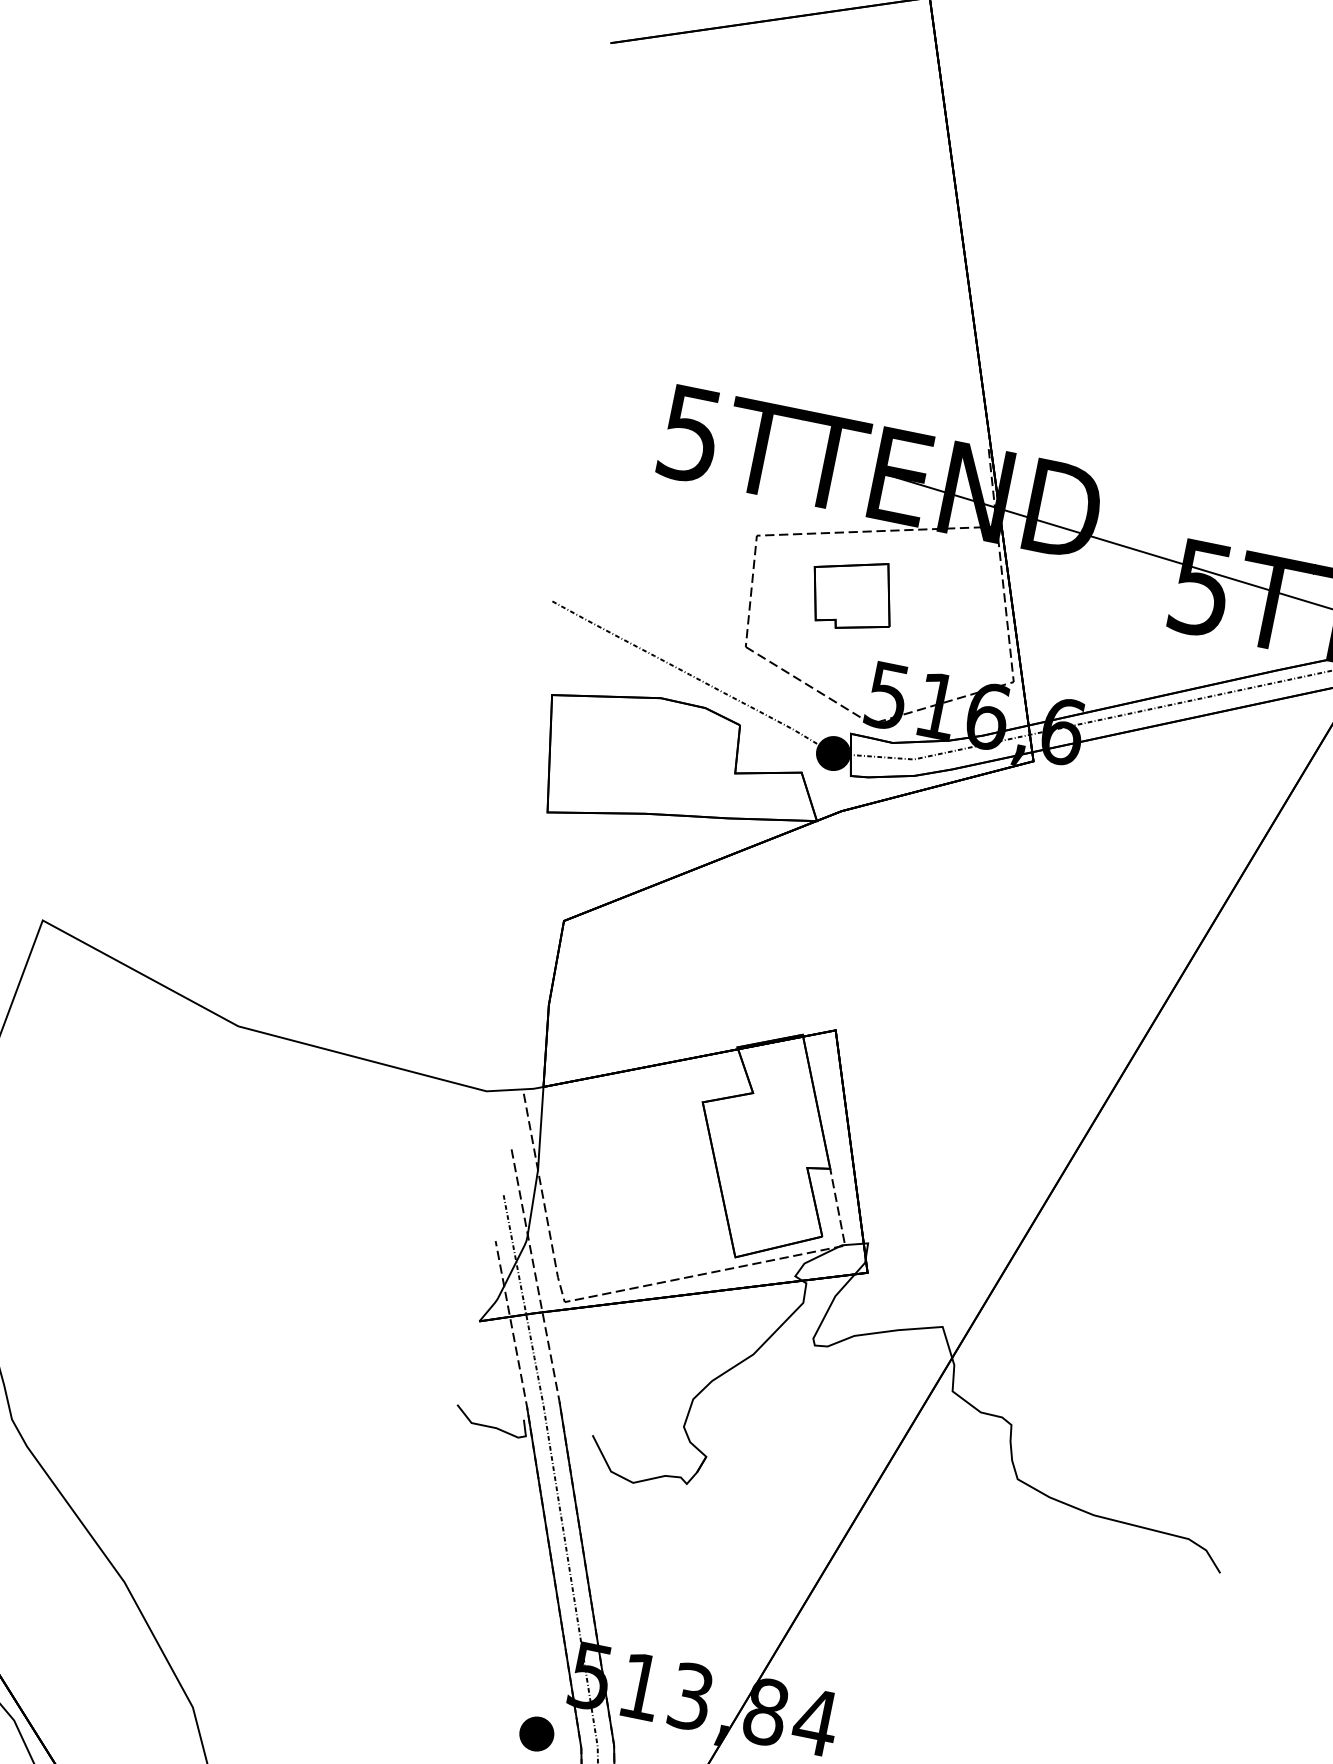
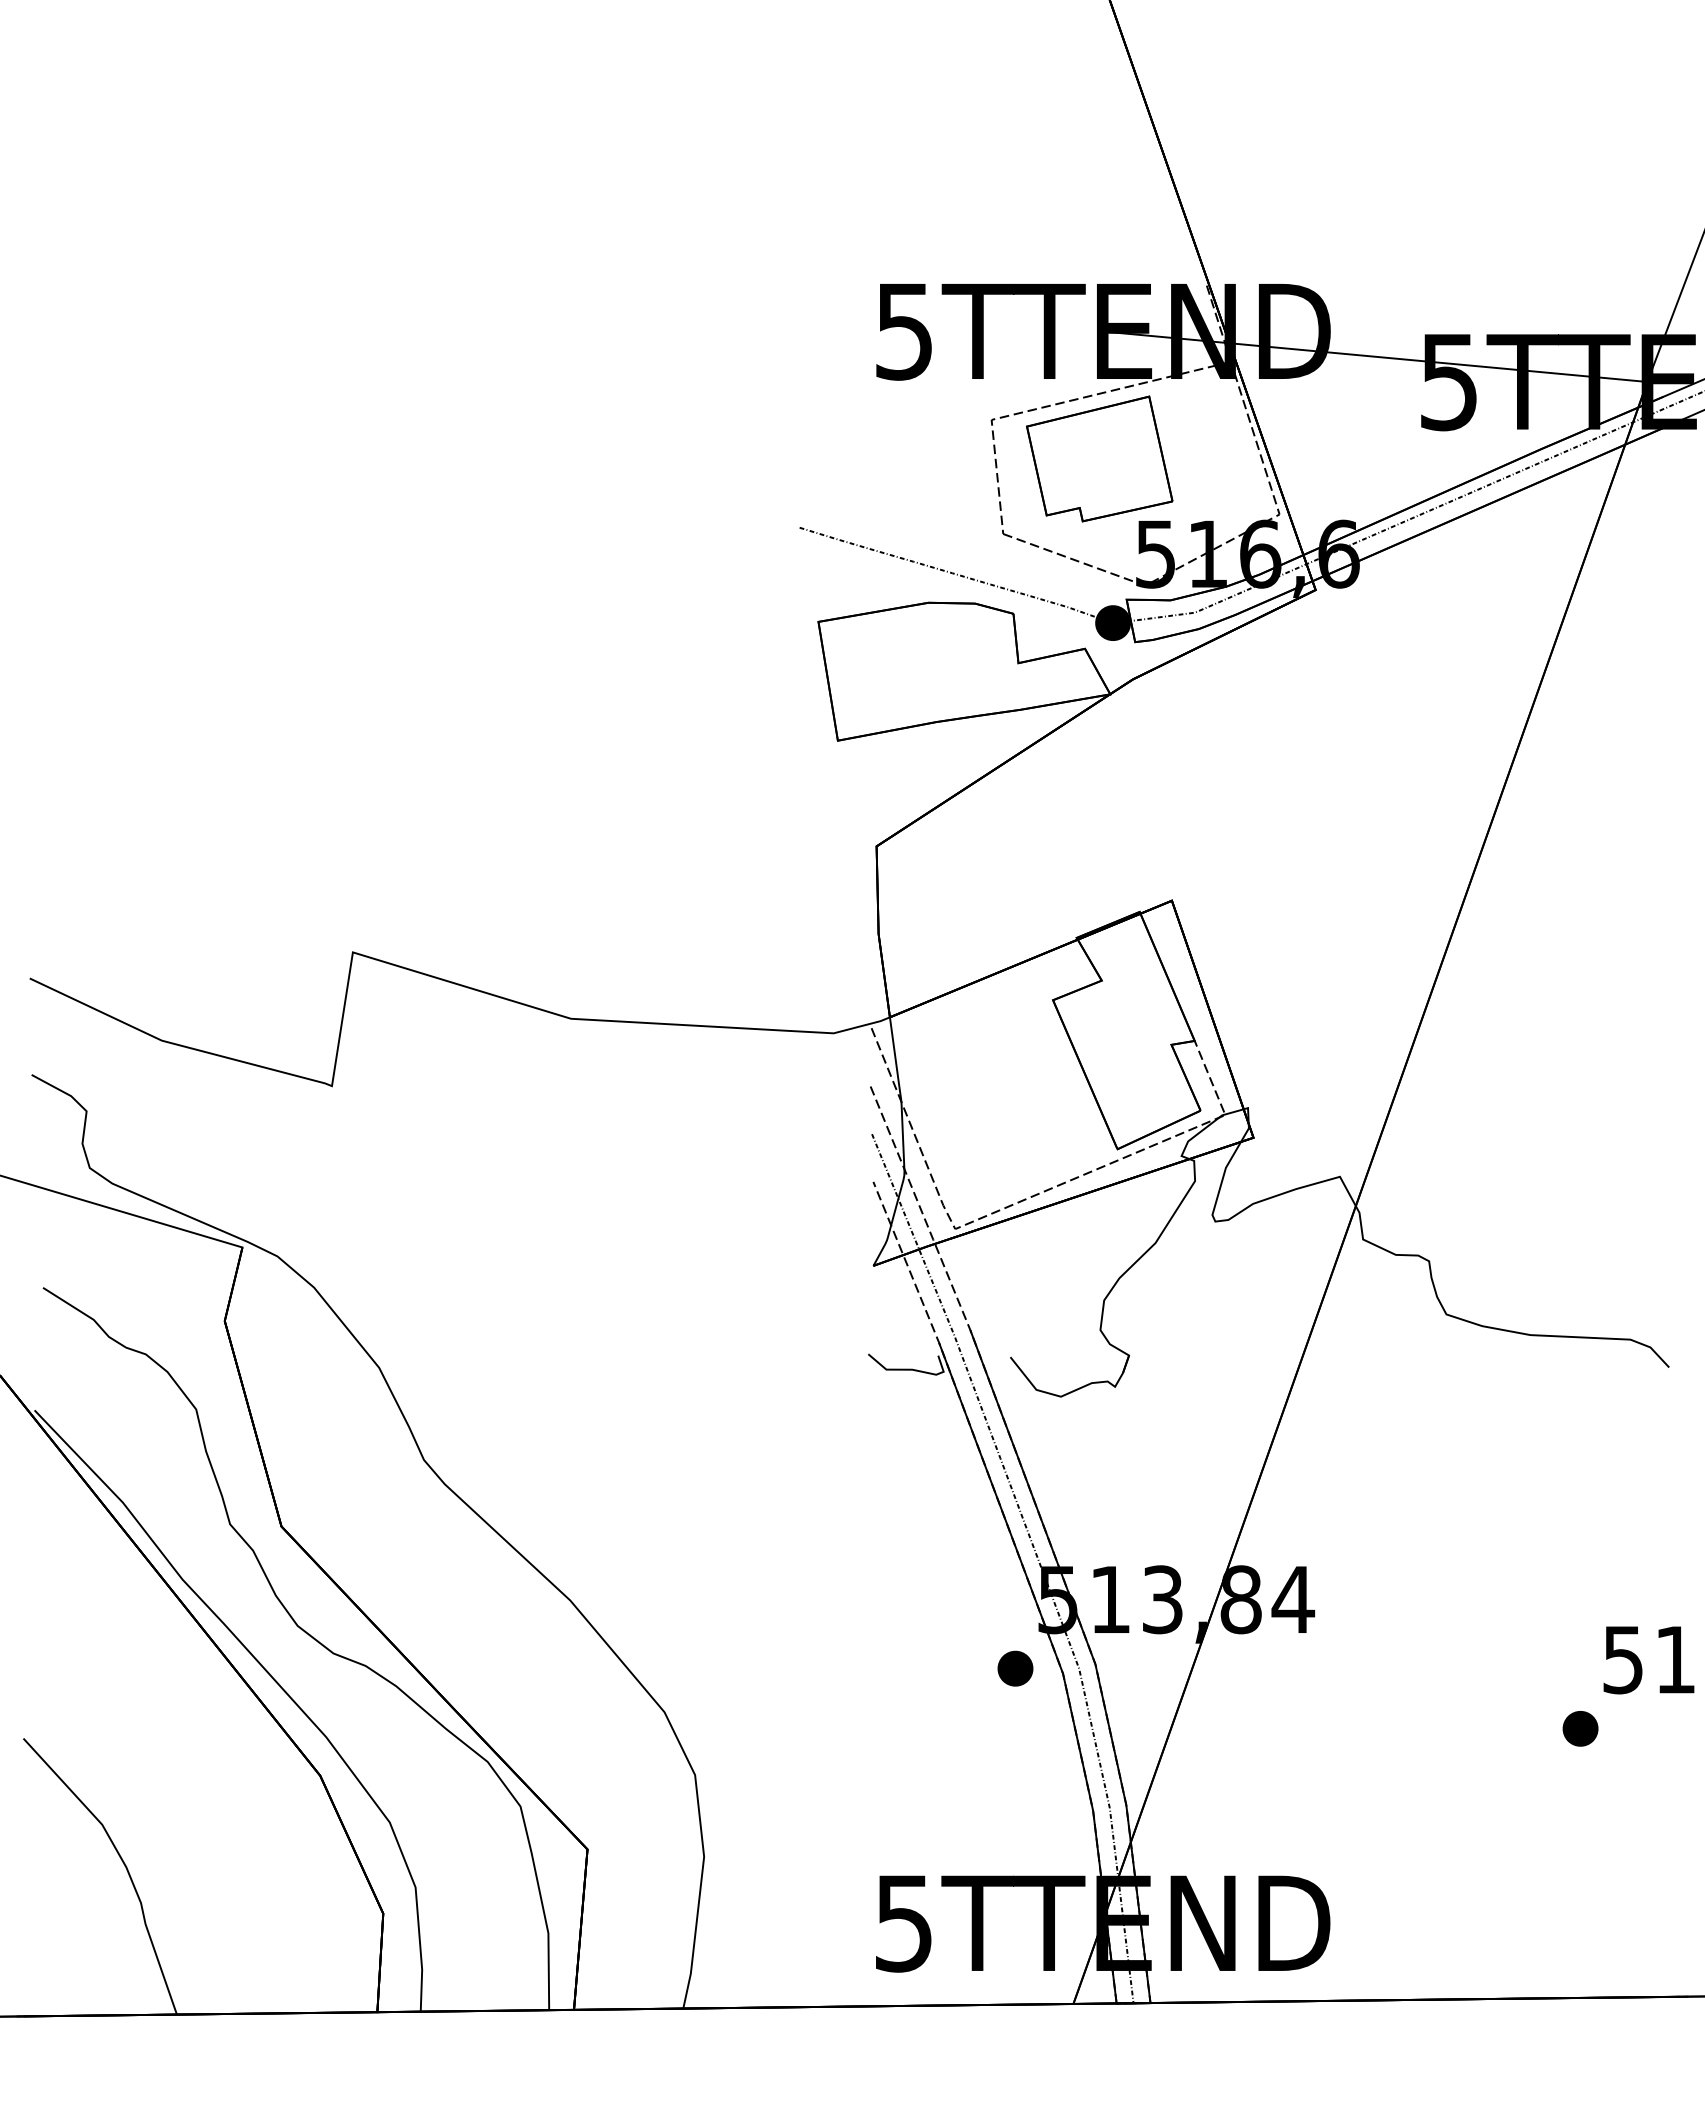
part: (852, 593) -> (1099, 458), size x1.67

